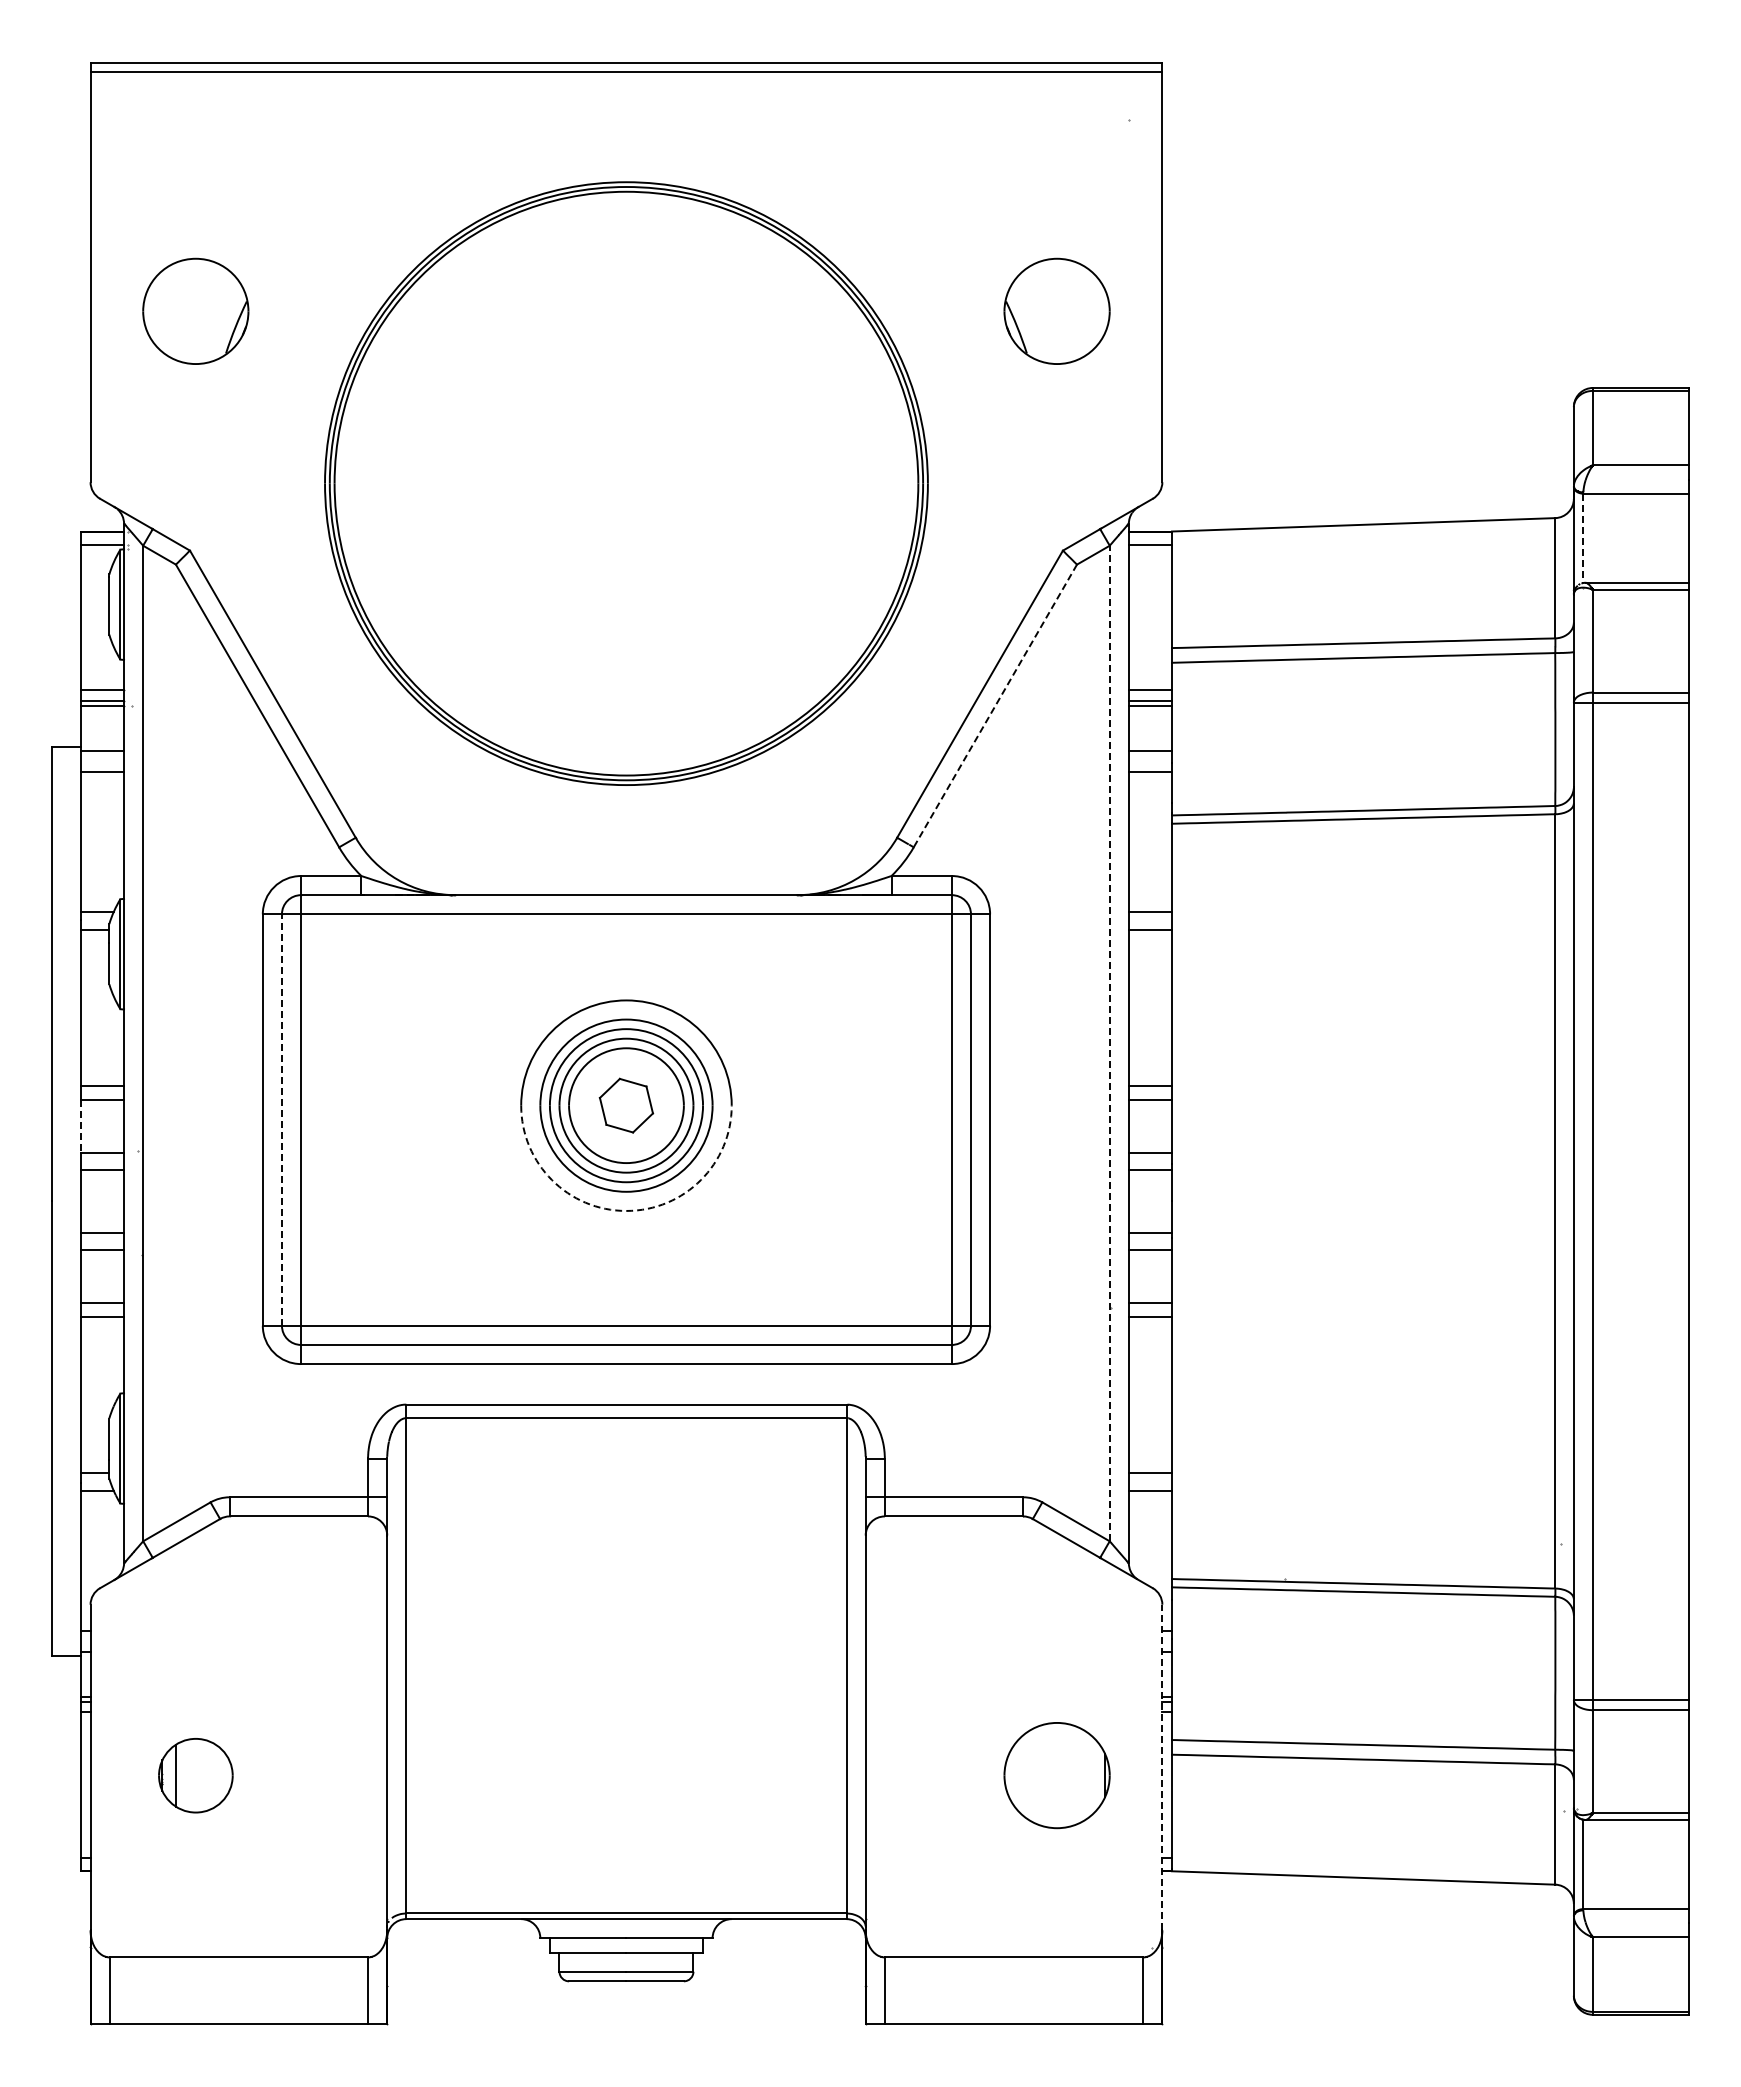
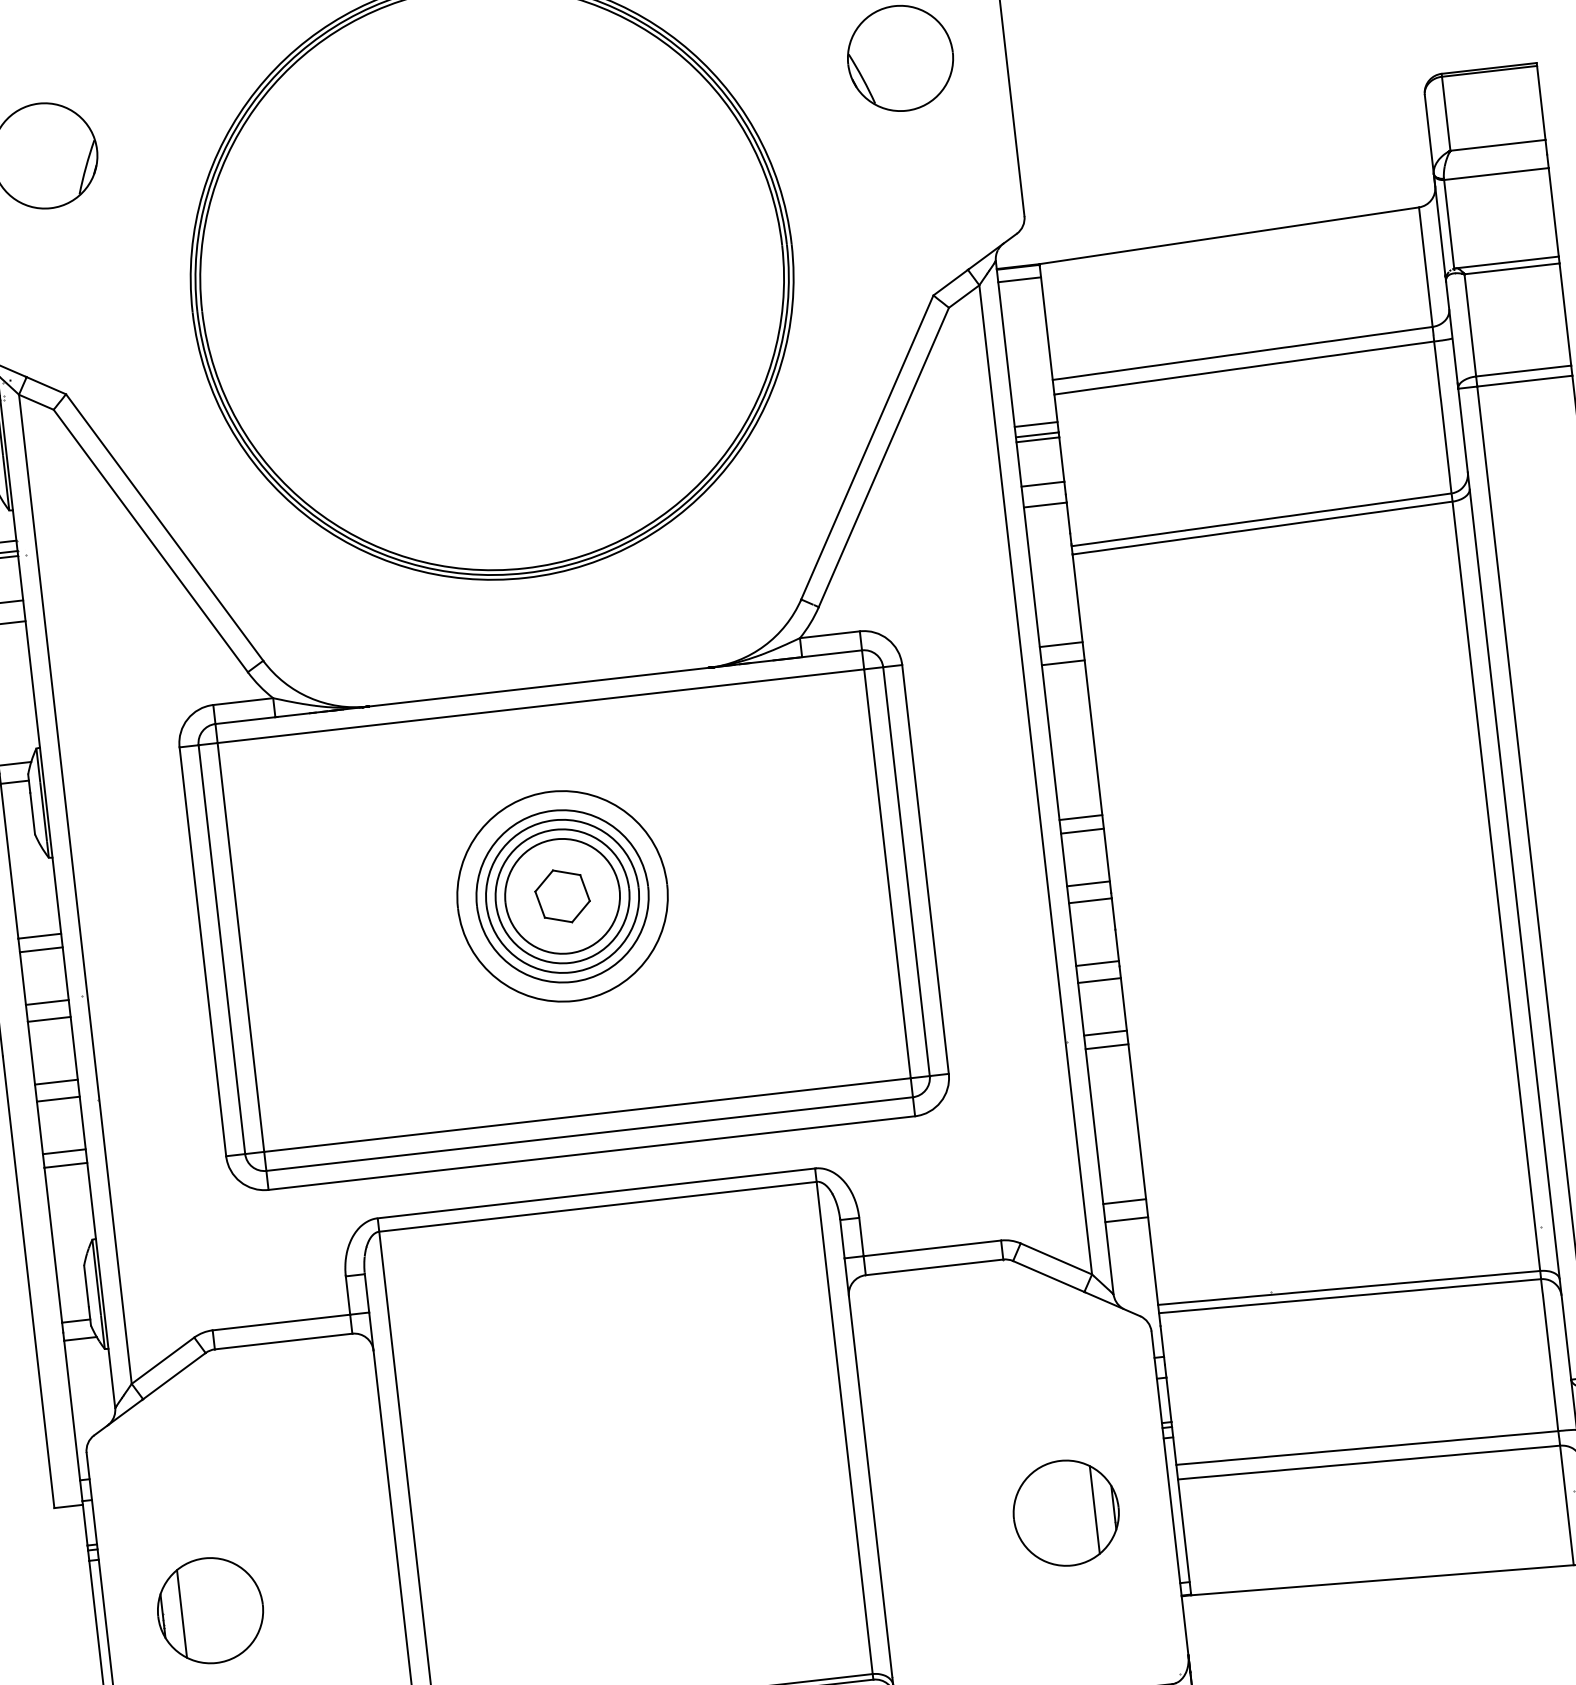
line: (1583, 538) -> (1449, 224), dashed -> solid
line: (995, 706) -> (884, 457), dashed -> solid
line: (1109, 1043) -> (1035, 779), dashed -> solid
line: (281, 1120) -> (221, 950), dashed -> solid
line: (81, 1126) -> (23, 978), dashed -> solid
arc: (626, 1210) -> (574, 1000), dashed -> solid
line: (1162, 1767) -> (1170, 1493), dashed -> solid
part: (195, 1775) -> (210, 1610), size x1.43
line: (1085, 1775) -> (1094, 1509), added

